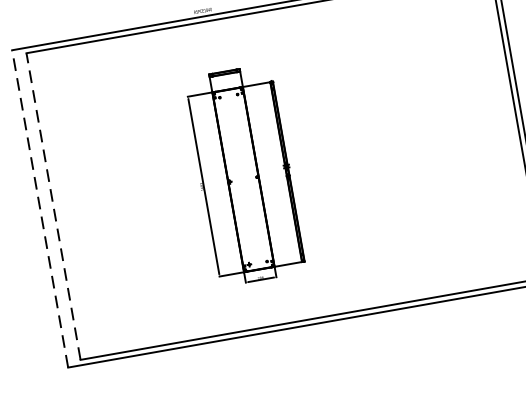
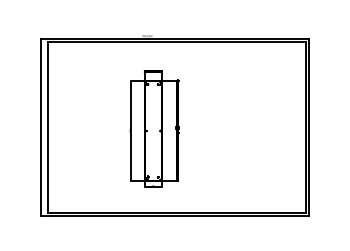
line: (54, 206) -> (48, 127), dashed -> solid
line: (39, 208) -> (40, 127), dashed -> solid

